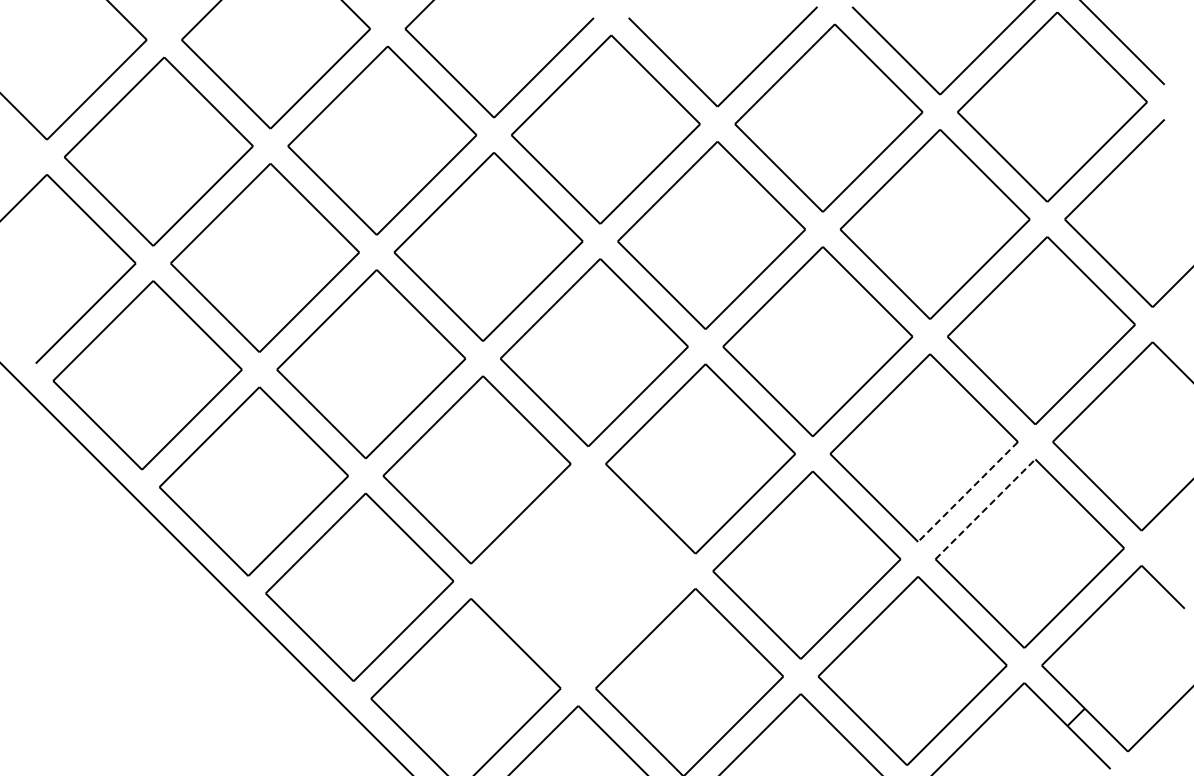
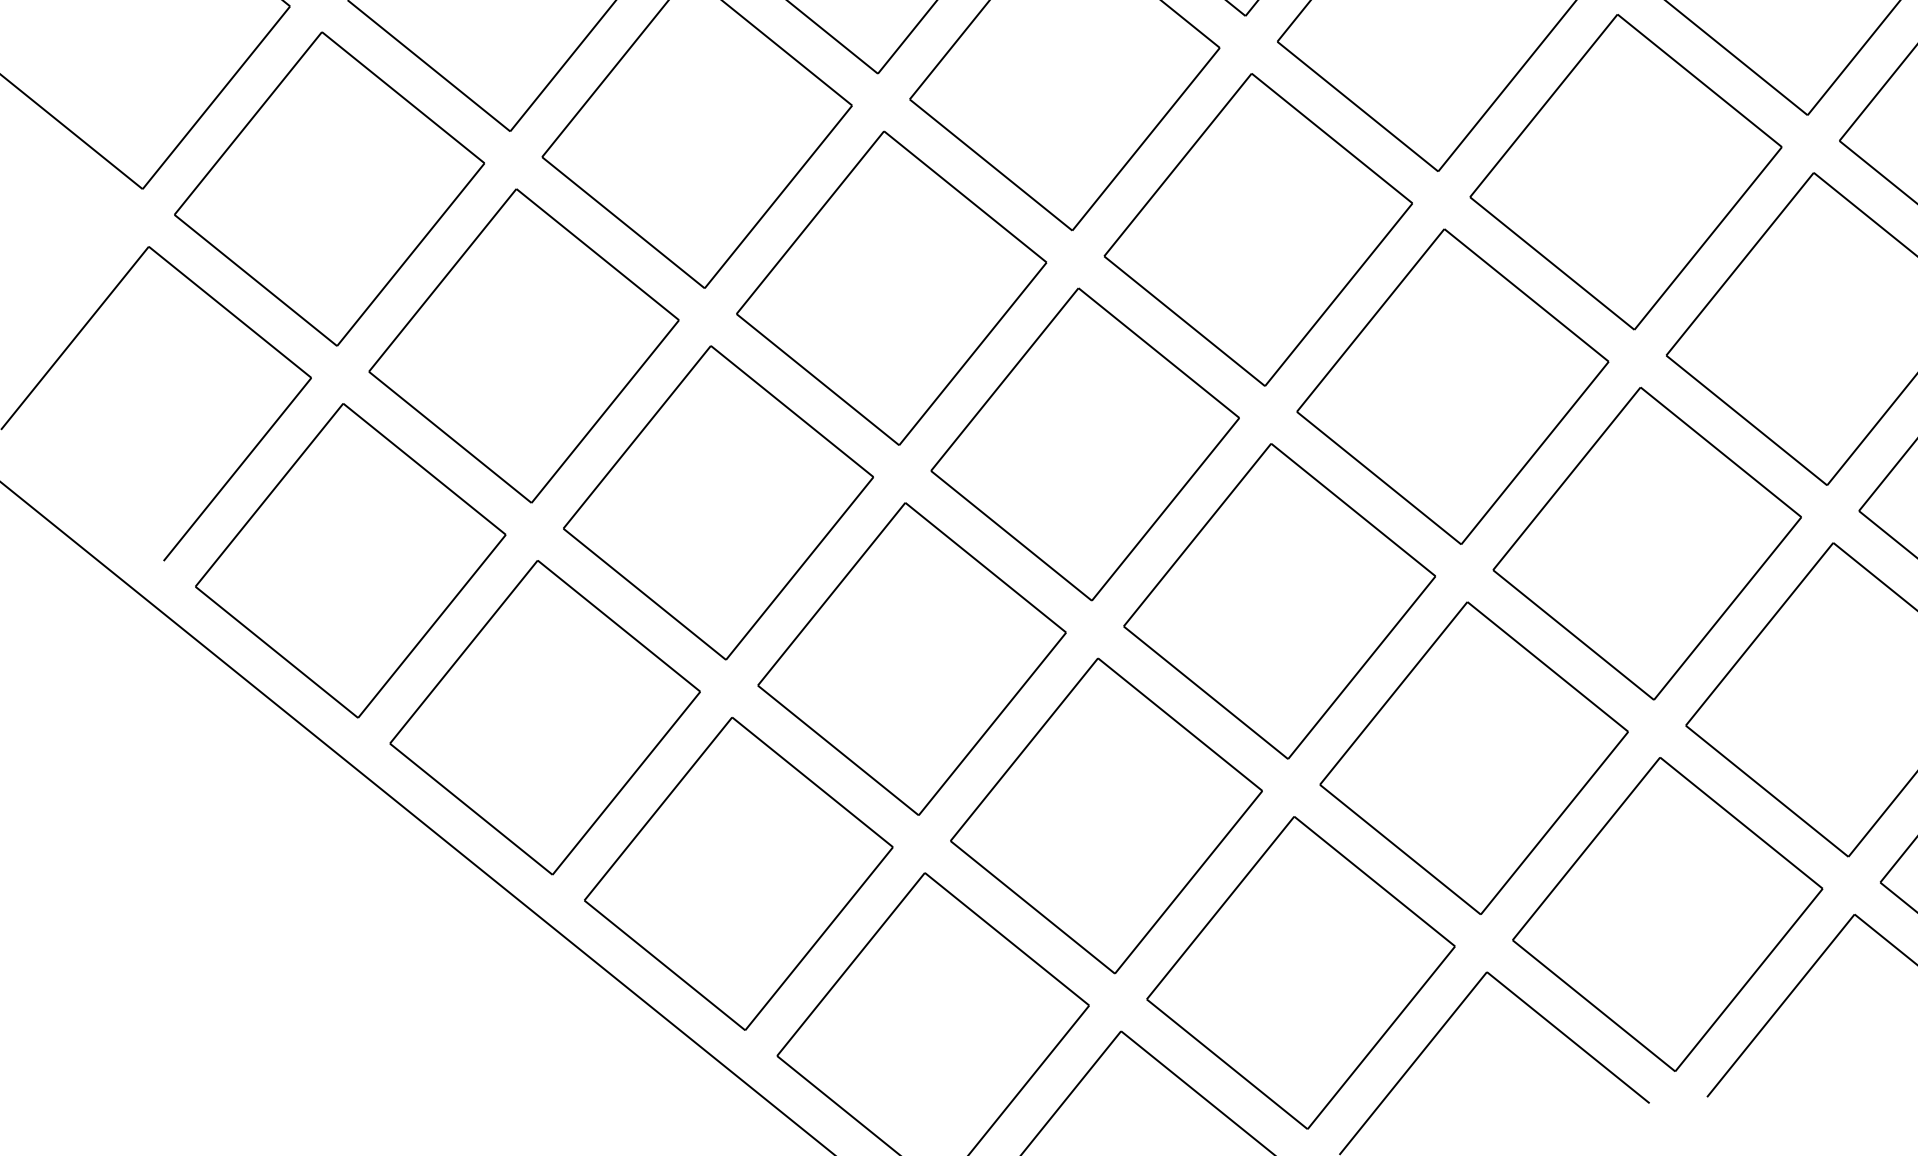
line: (968, 491) -> (1728, 607), dashed -> solid
line: (985, 509) -> (1759, 634), dashed -> solid
part: (583, 576) -> (1106, 816), added

